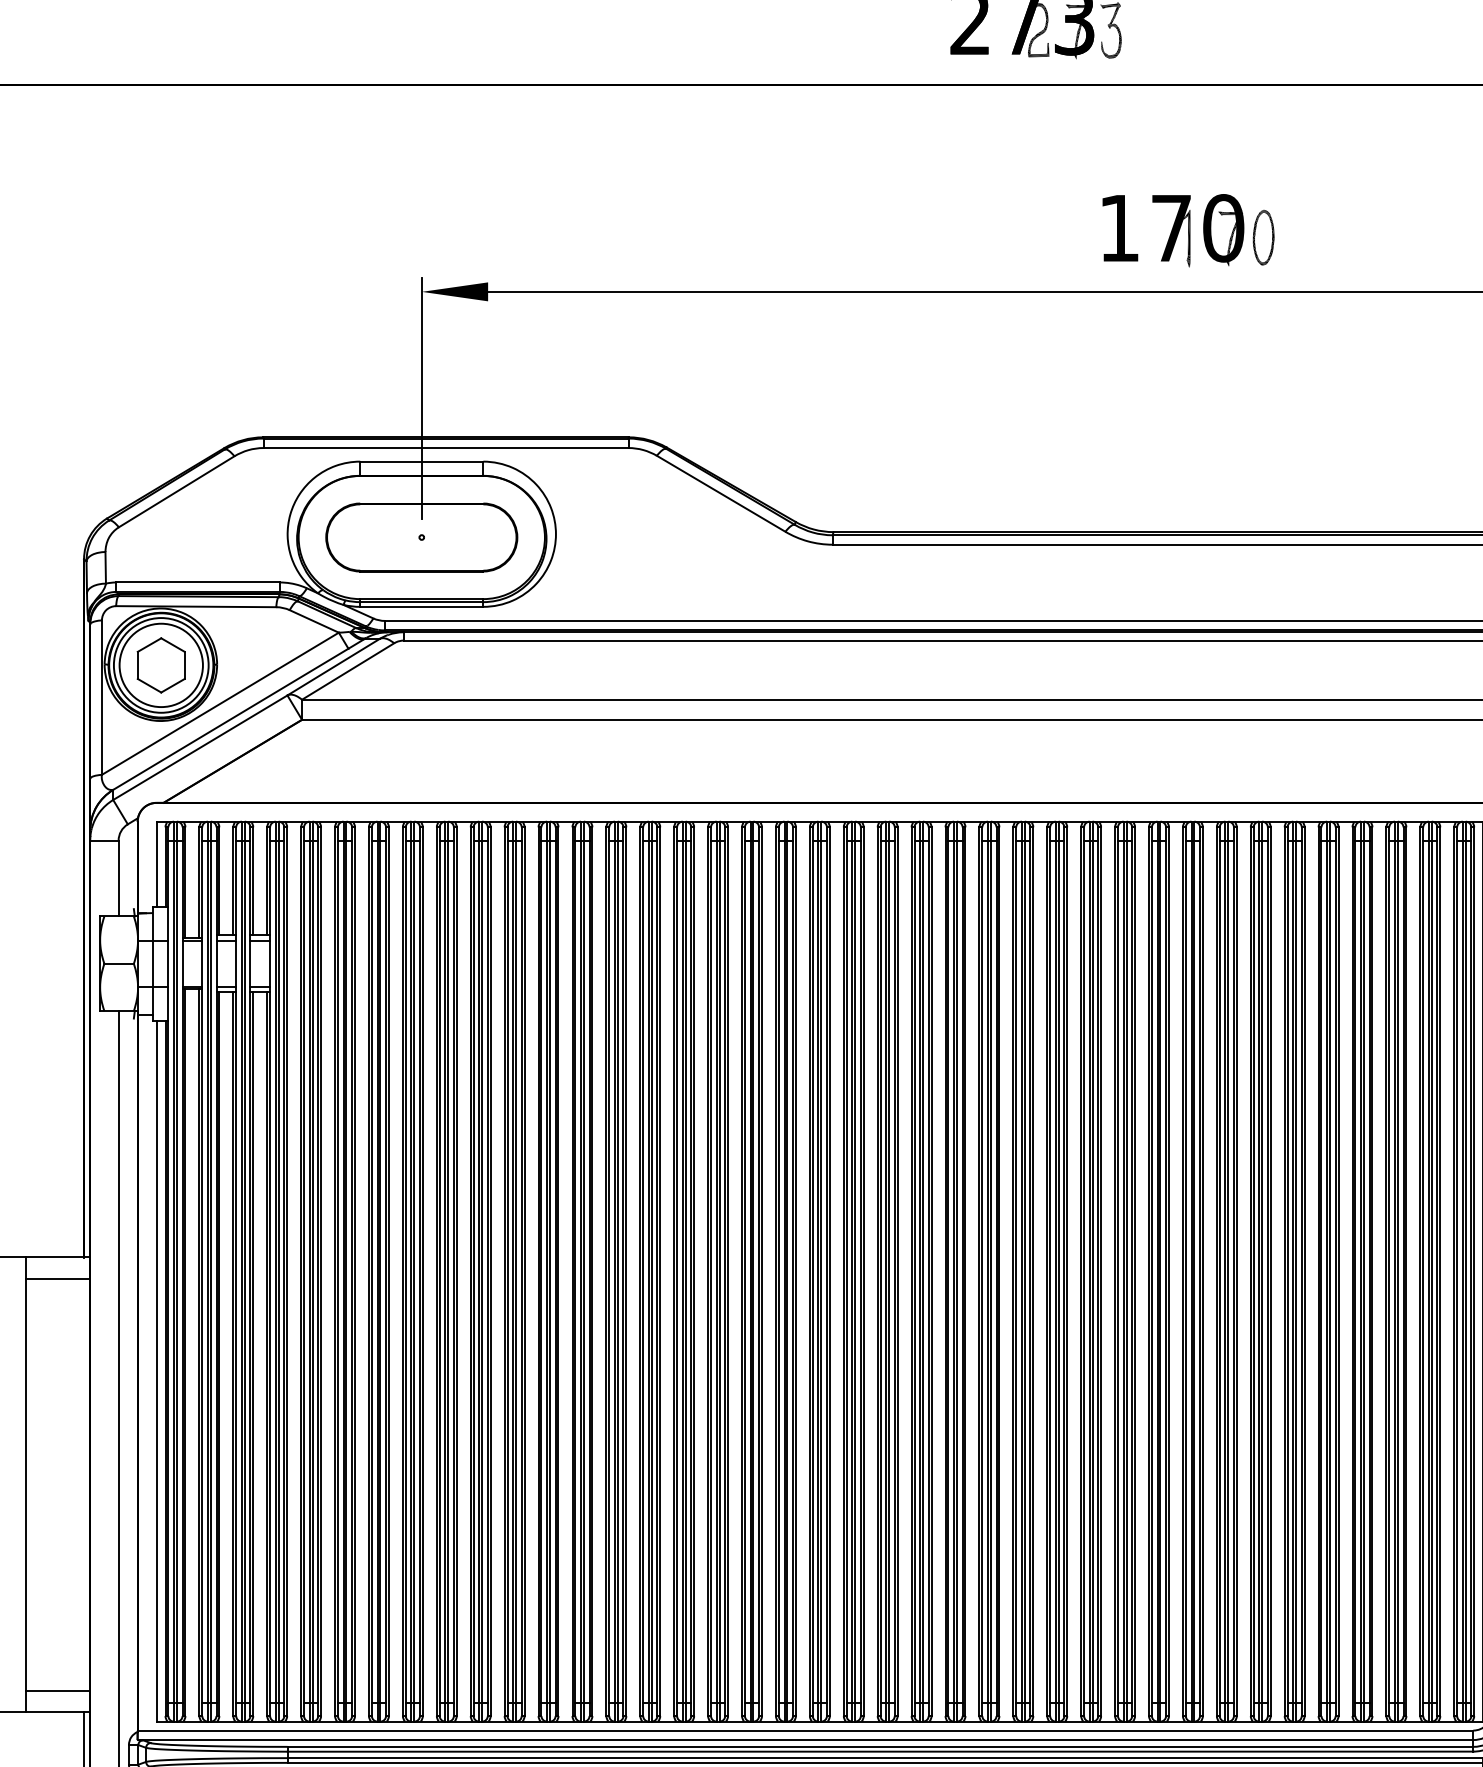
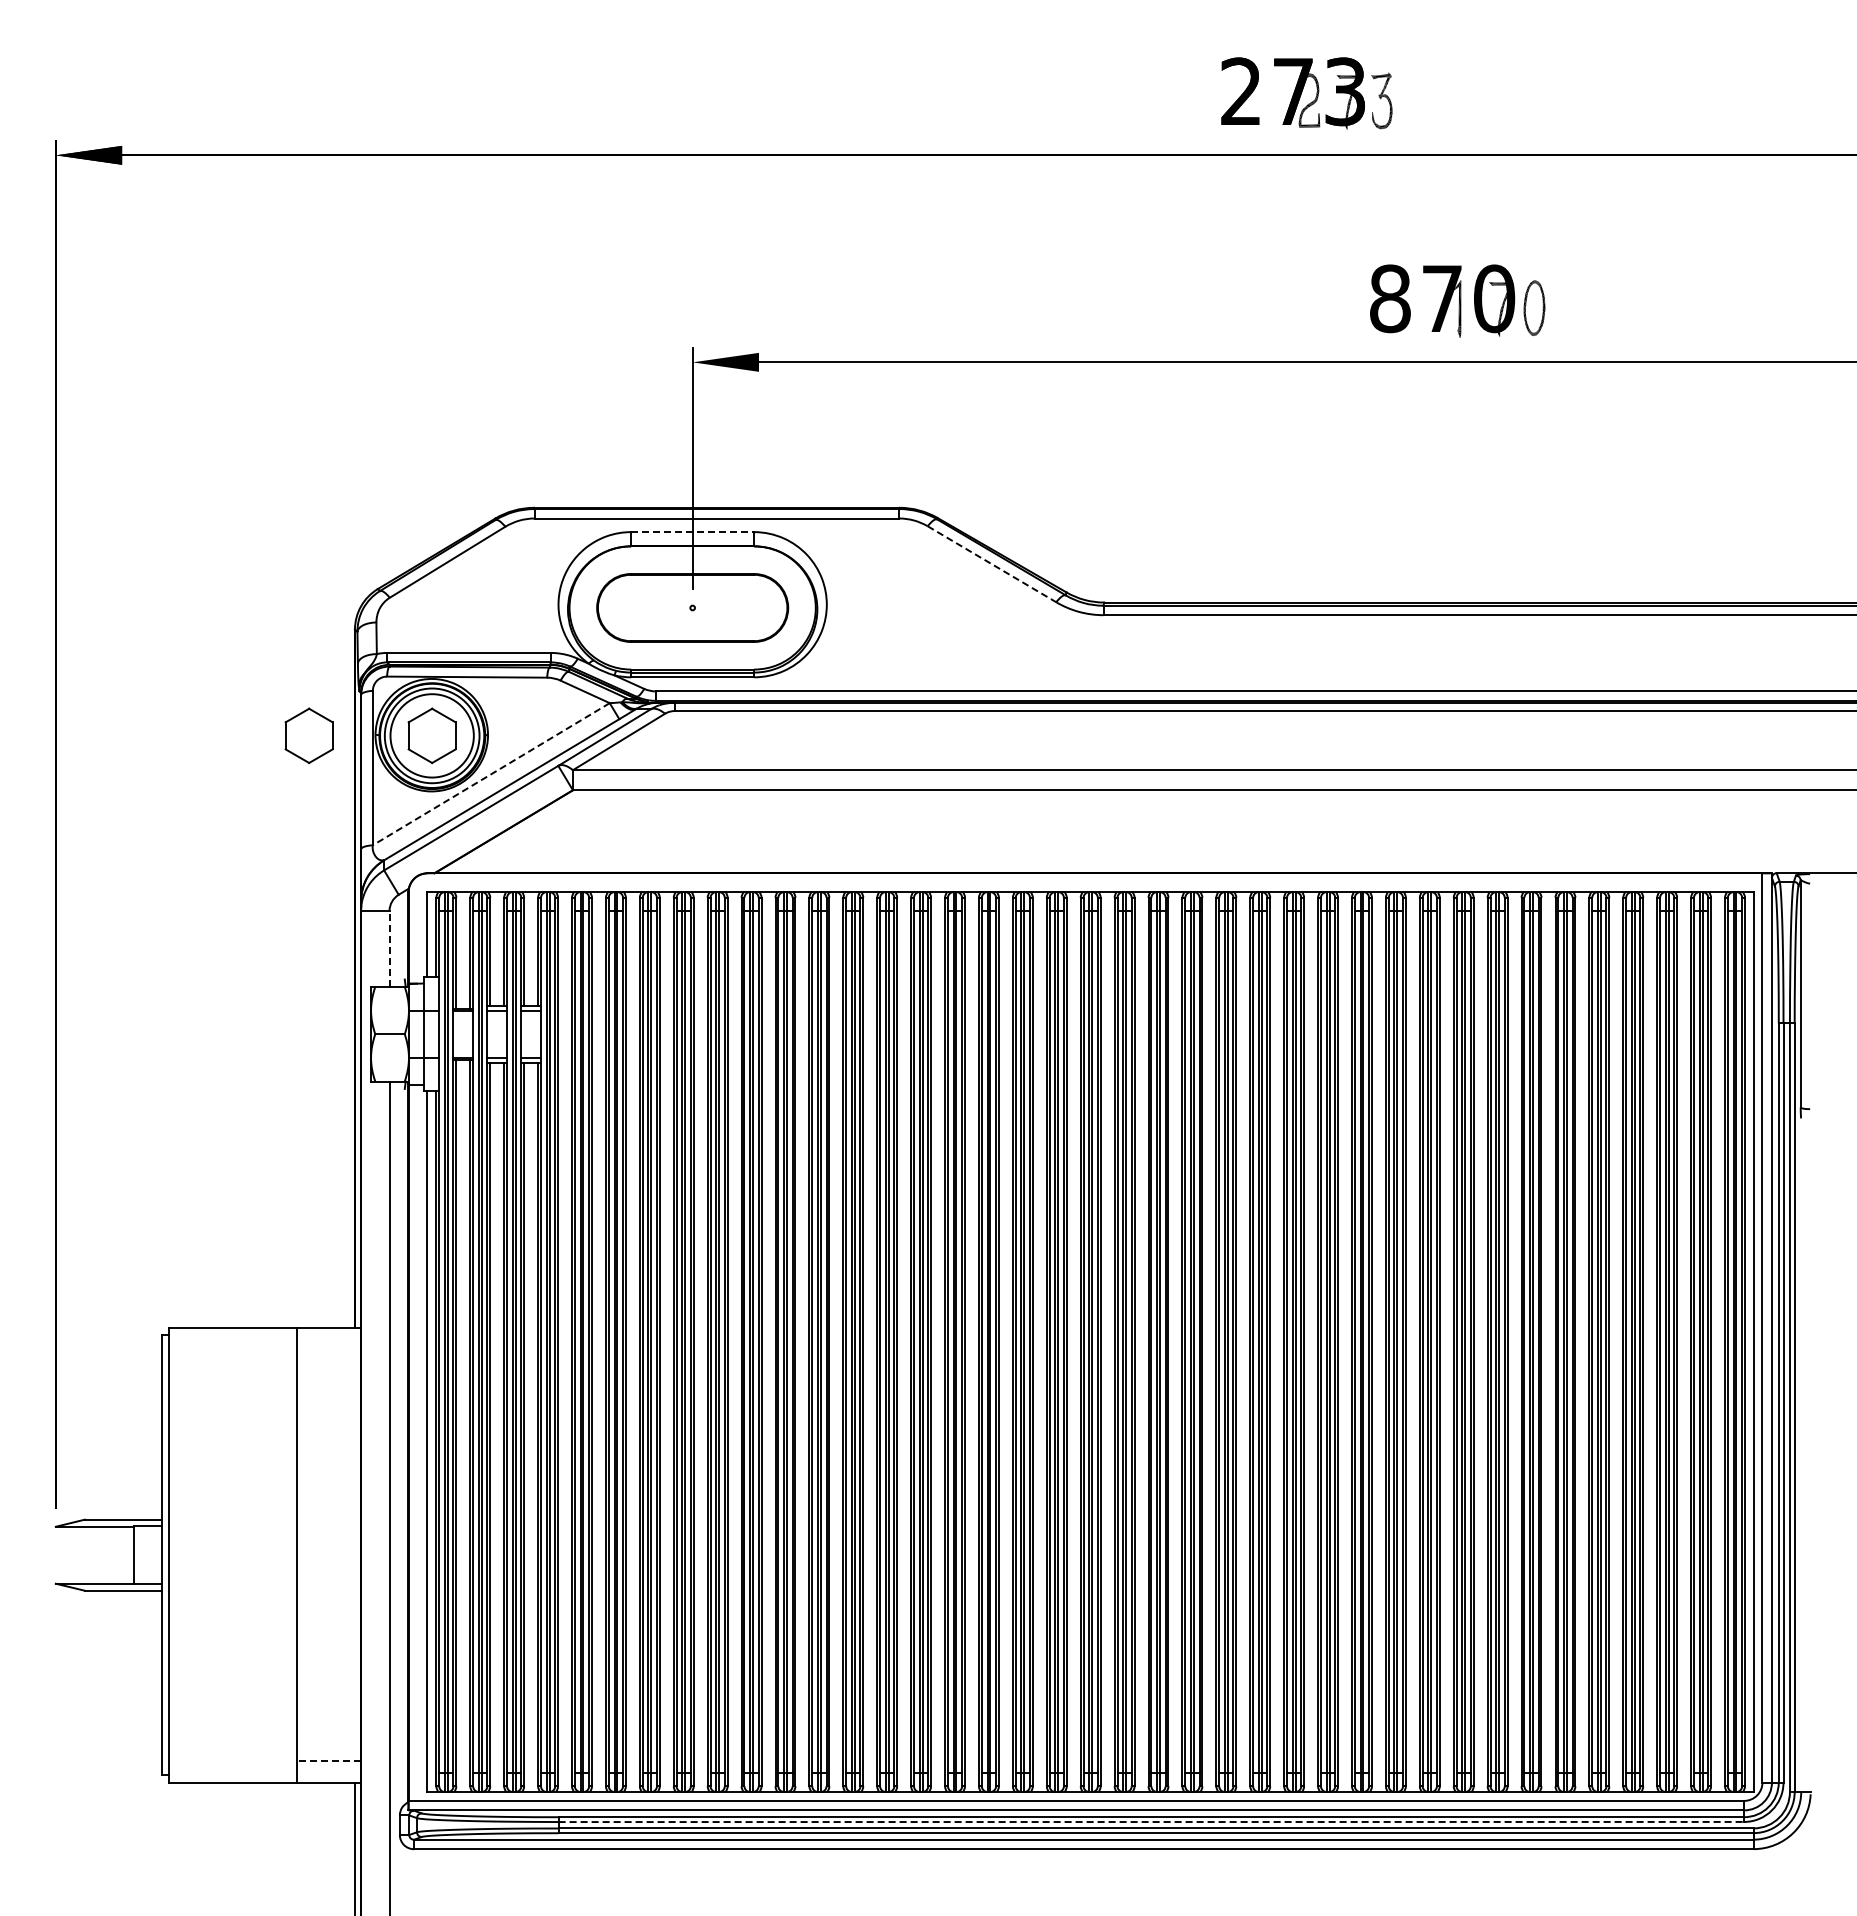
text: (1119, 228) -> (1390, 298), 170 -> 870
line: (421, 462) -> (692, 532), solid -> dashed
line: (721, 494) -> (992, 564), solid -> dashed
part: (37, 665) -> (308, 735), added
line: (219, 704) -> (490, 774), solid -> dashed
line: (118, 878) -> (389, 948), solid -> dashed
line: (58, 1279) -> (329, 1349), removed
line: (58, 1691) -> (329, 1761), solid -> dashed
line: (880, 1752) -> (1151, 1822), solid -> dashed

